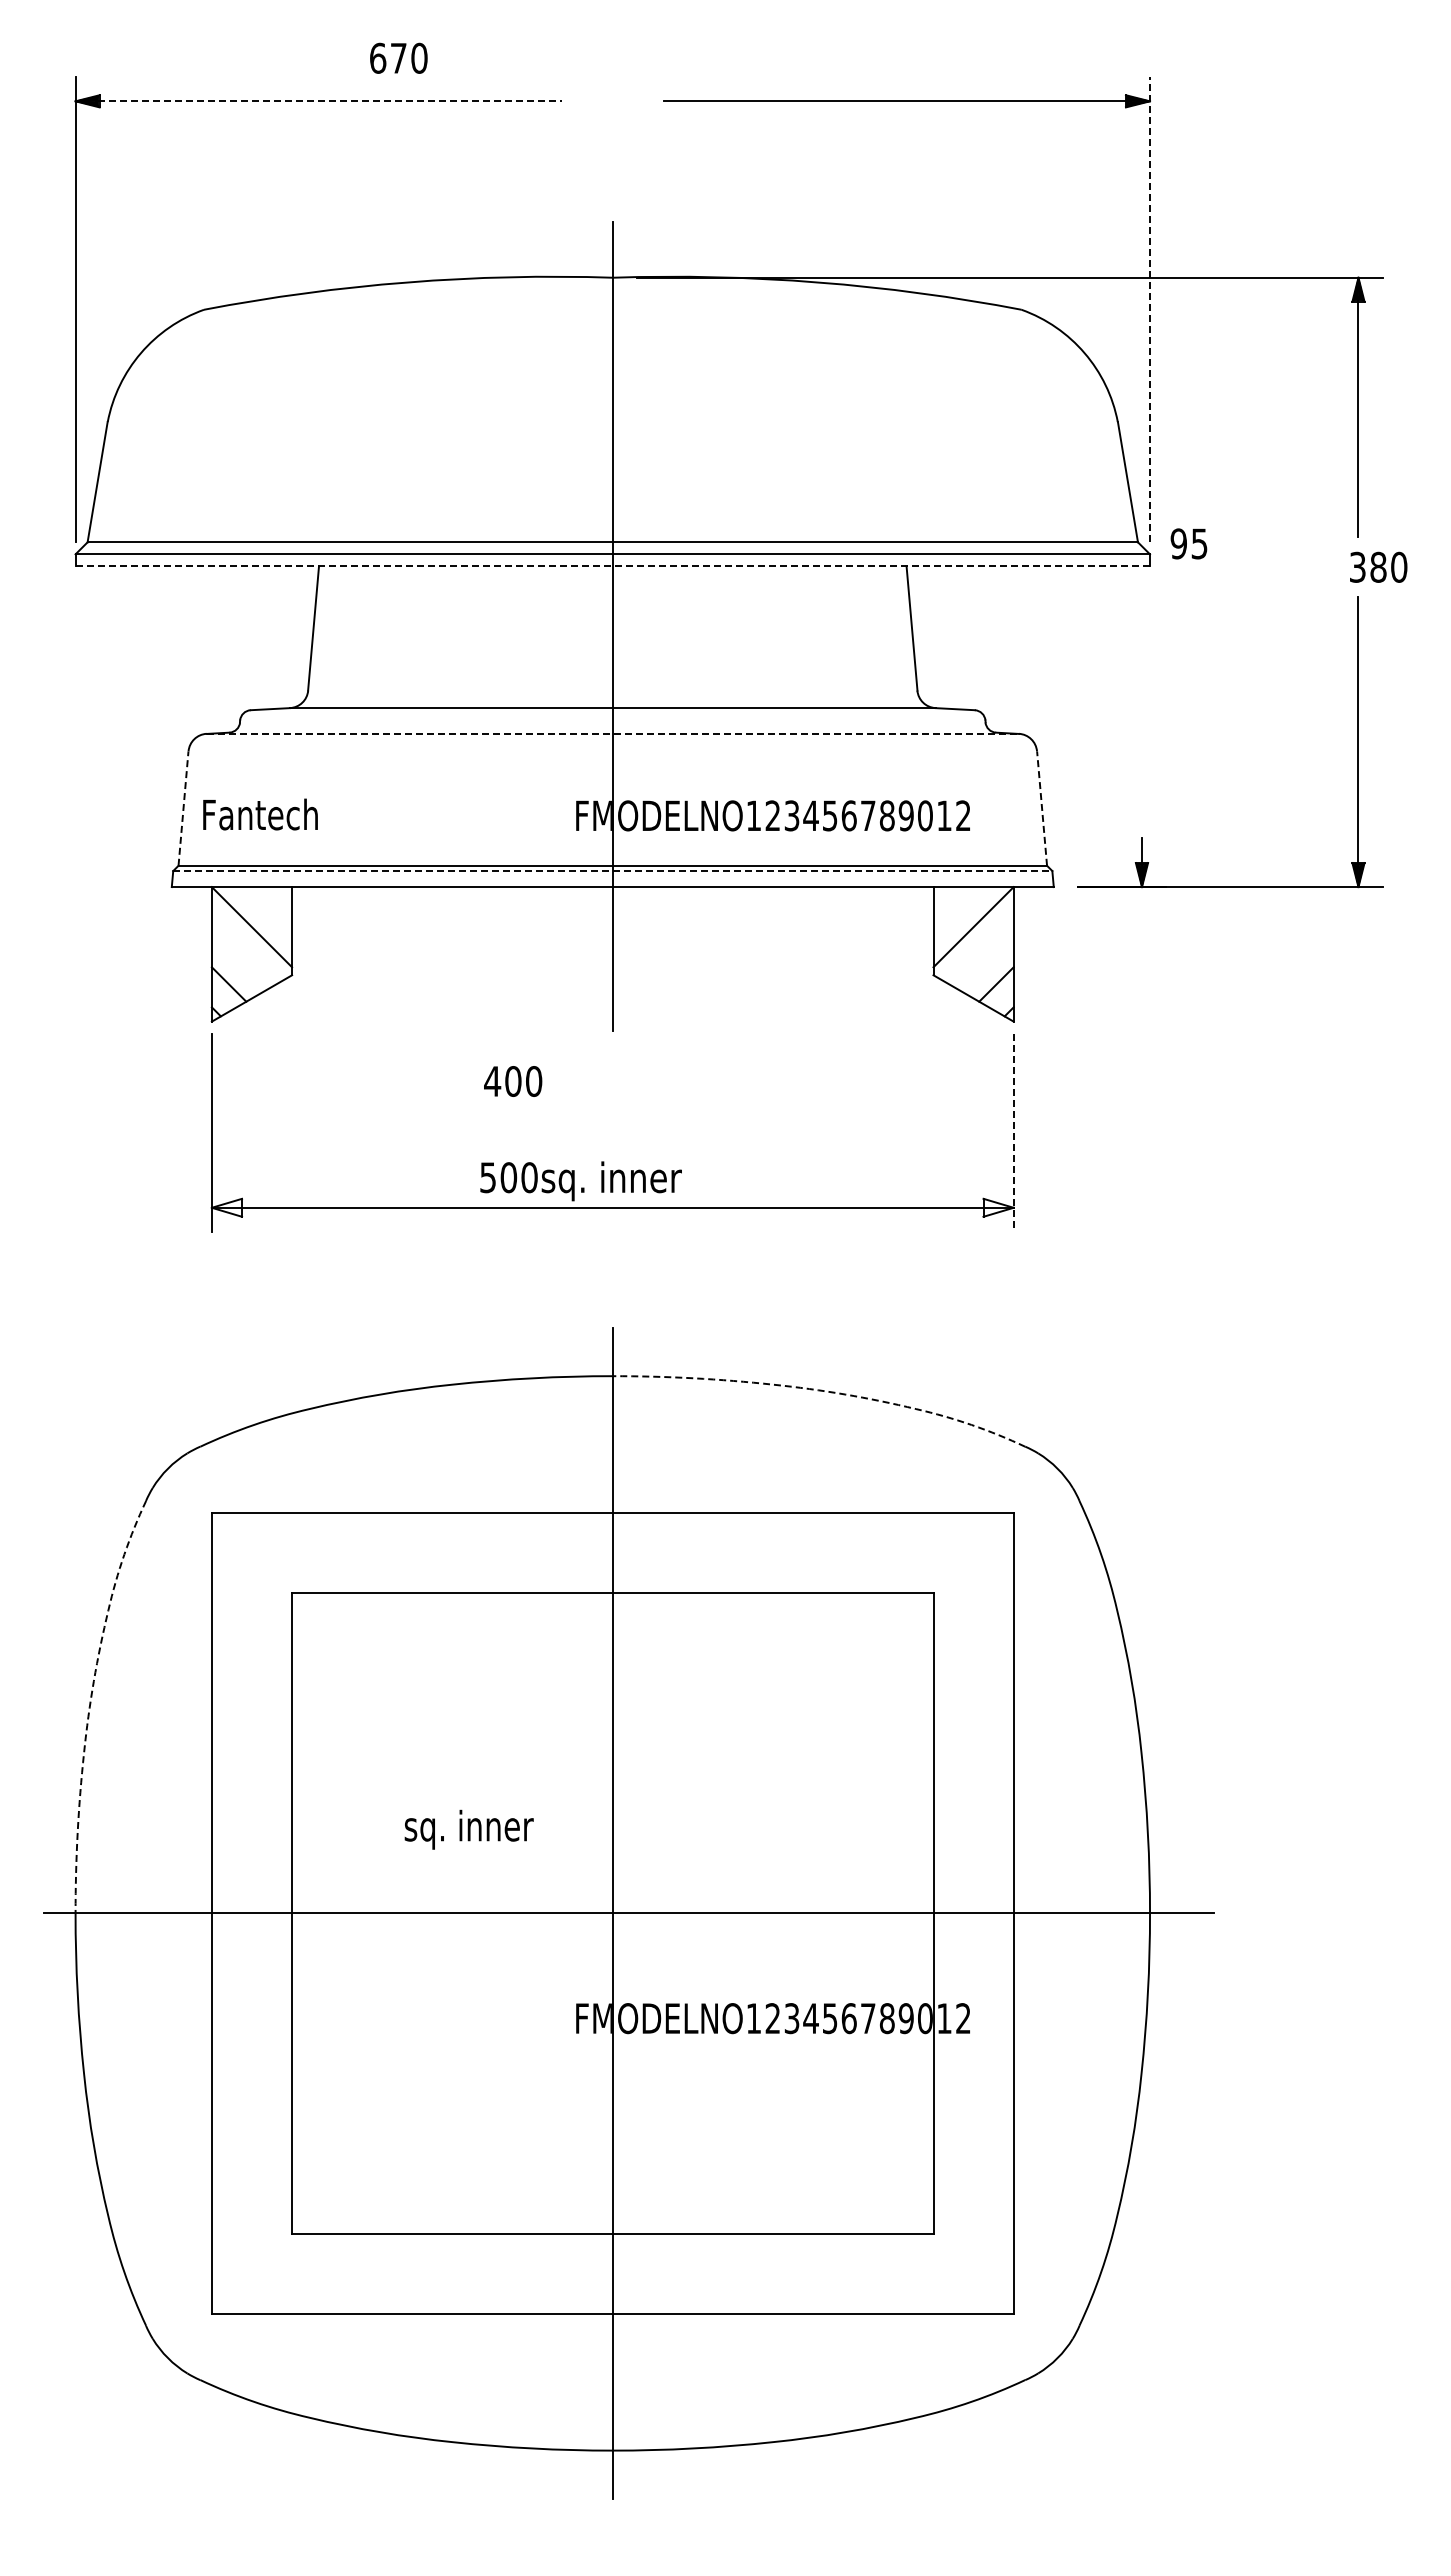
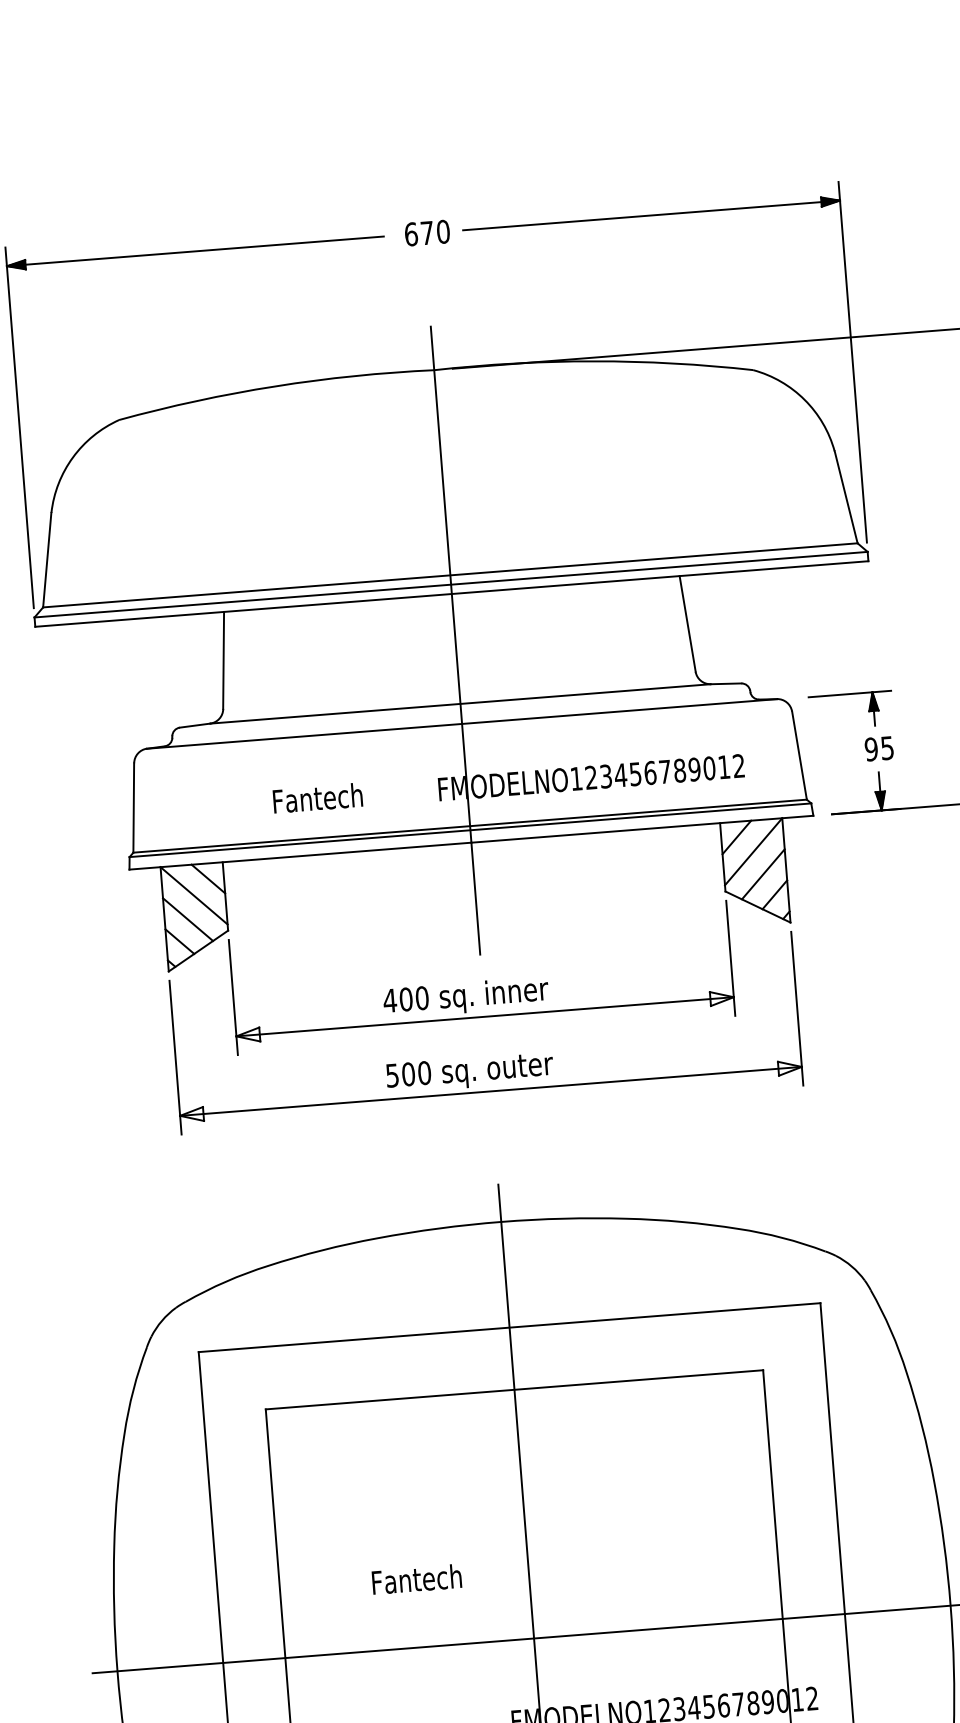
text: (398, 57) -> (427, 232), moved
line: (319, 101) -> (196, 251), dashed -> solid
line: (1150, 309) -> (853, 362), dashed -> solid
text: (1188, 543) -> (878, 748), moved
line: (613, 566) -> (452, 594), dashed -> solid
line: (613, 733) -> (462, 723), dashed -> solid
part: (1112, 735) -> (849, 694), added
line: (183, 808) -> (133, 807), dashed -> solid
line: (1042, 808) -> (799, 755), dashed -> solid
text: (260, 814) -> (317, 798), moved
line: (612, 871) -> (470, 830), dashed -> solid
line: (271, 907) -> (208, 879), added
line: (953, 907) -> (736, 837), added
line: (241, 957) -> (187, 919), added
line: (983, 957) -> (763, 874), added
part: (612, 1061) -> (481, 977), added
line: (1013, 1133) -> (797, 1009), dashed -> solid
text: (618, 1181) -> (493, 1070), sq. inner -> sq. outer
line: (825, 1391) -> (667, 1220), dashed -> solid
line: (90, 1700) -> (116, 1505), dashed -> solid
text: (468, 1829) -> (417, 1582), sq. inner -> Fantech

